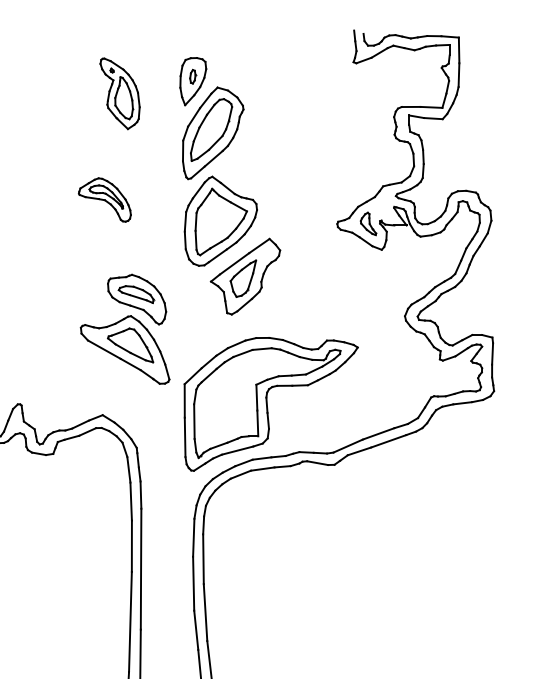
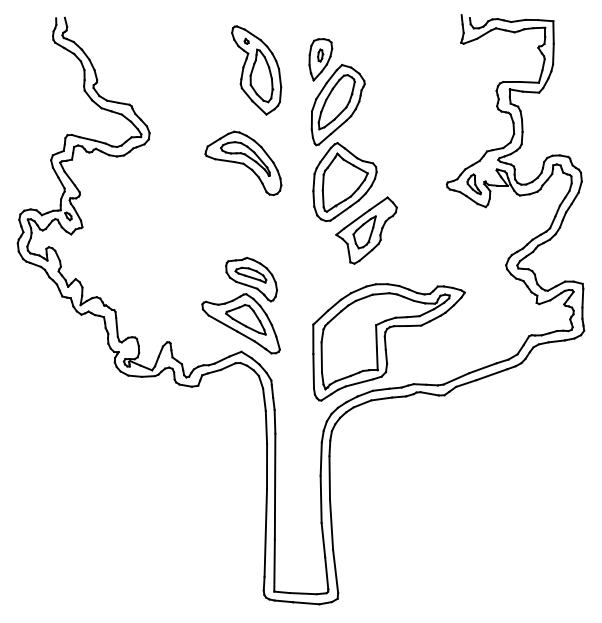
part: (119, 93) -> (256, 70), size x1.43
part: (104, 200) -> (243, 163), size x1.67
part: (124, 329) -> (240, 305), moved

